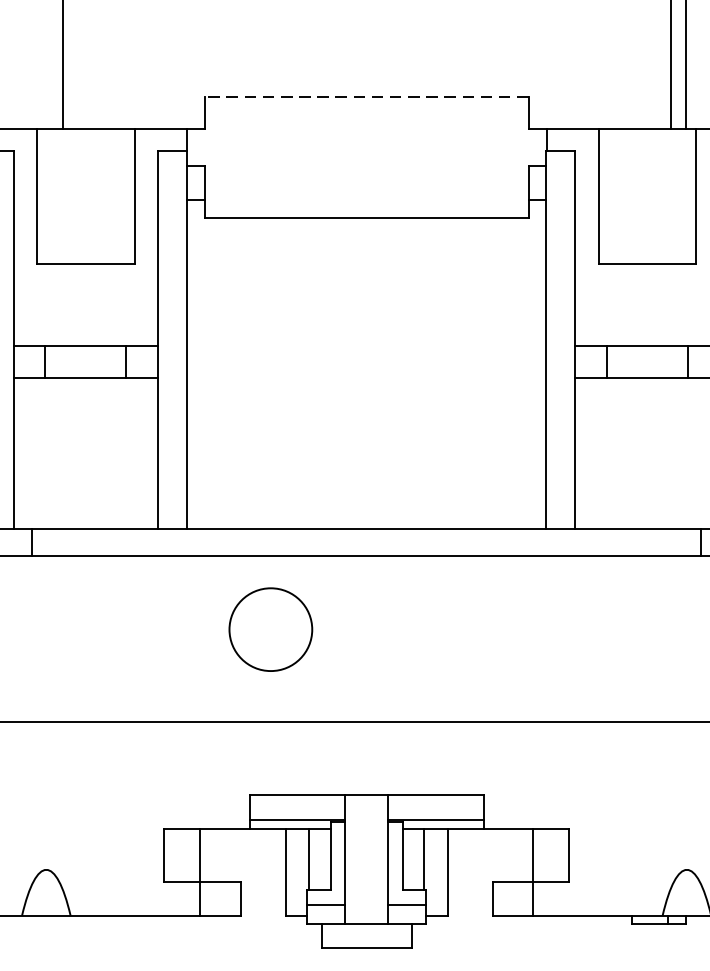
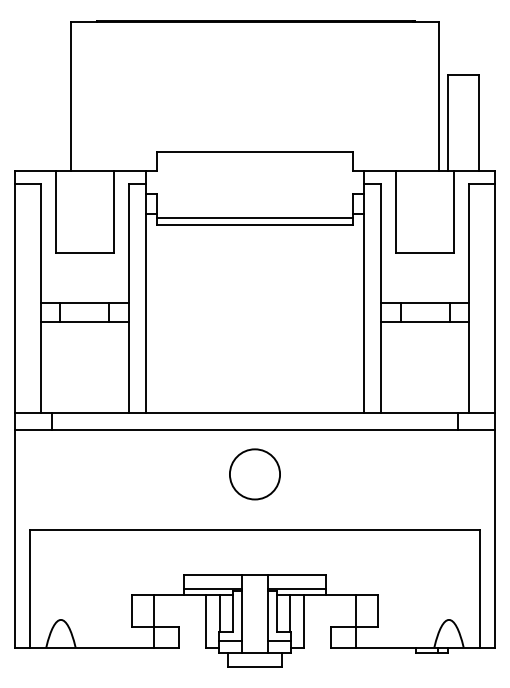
line: (365, 96) -> (254, 151), dashed -> solid
line: (365, 207) -> (254, 218), added
circle: (270, 629) -> (254, 474), moved

